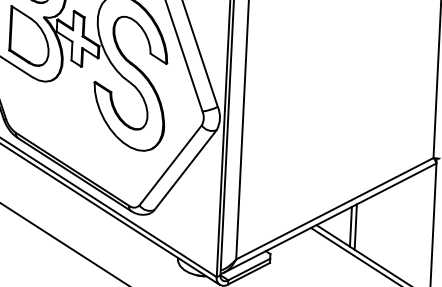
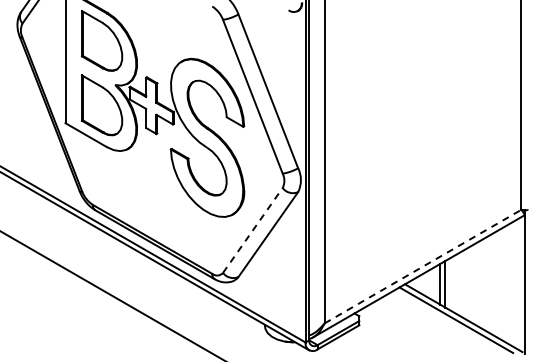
line: (170, 165) -> (252, 230), solid -> dashed
line: (335, 208) -> (423, 266), solid -> dashed

